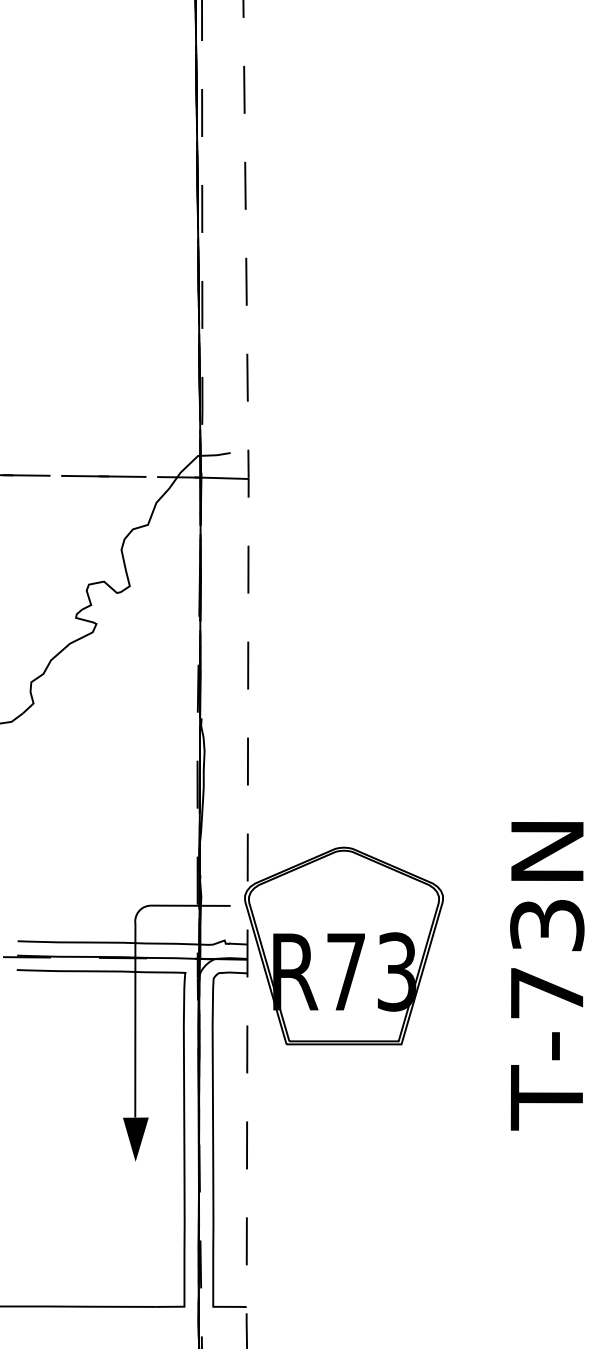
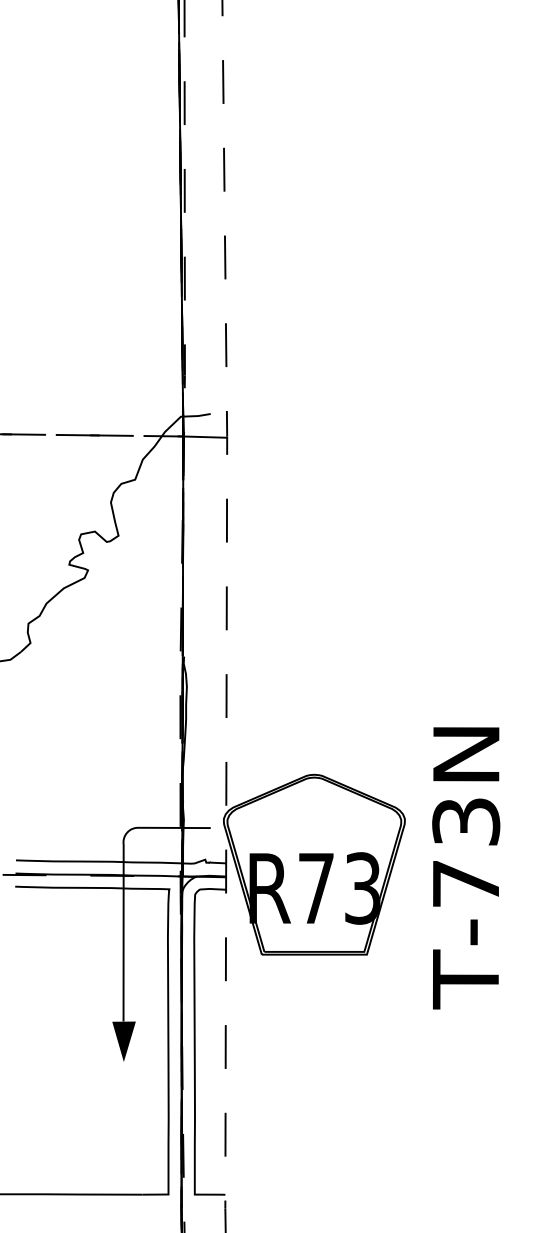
text: (547, 976) -> (466, 868), moved

